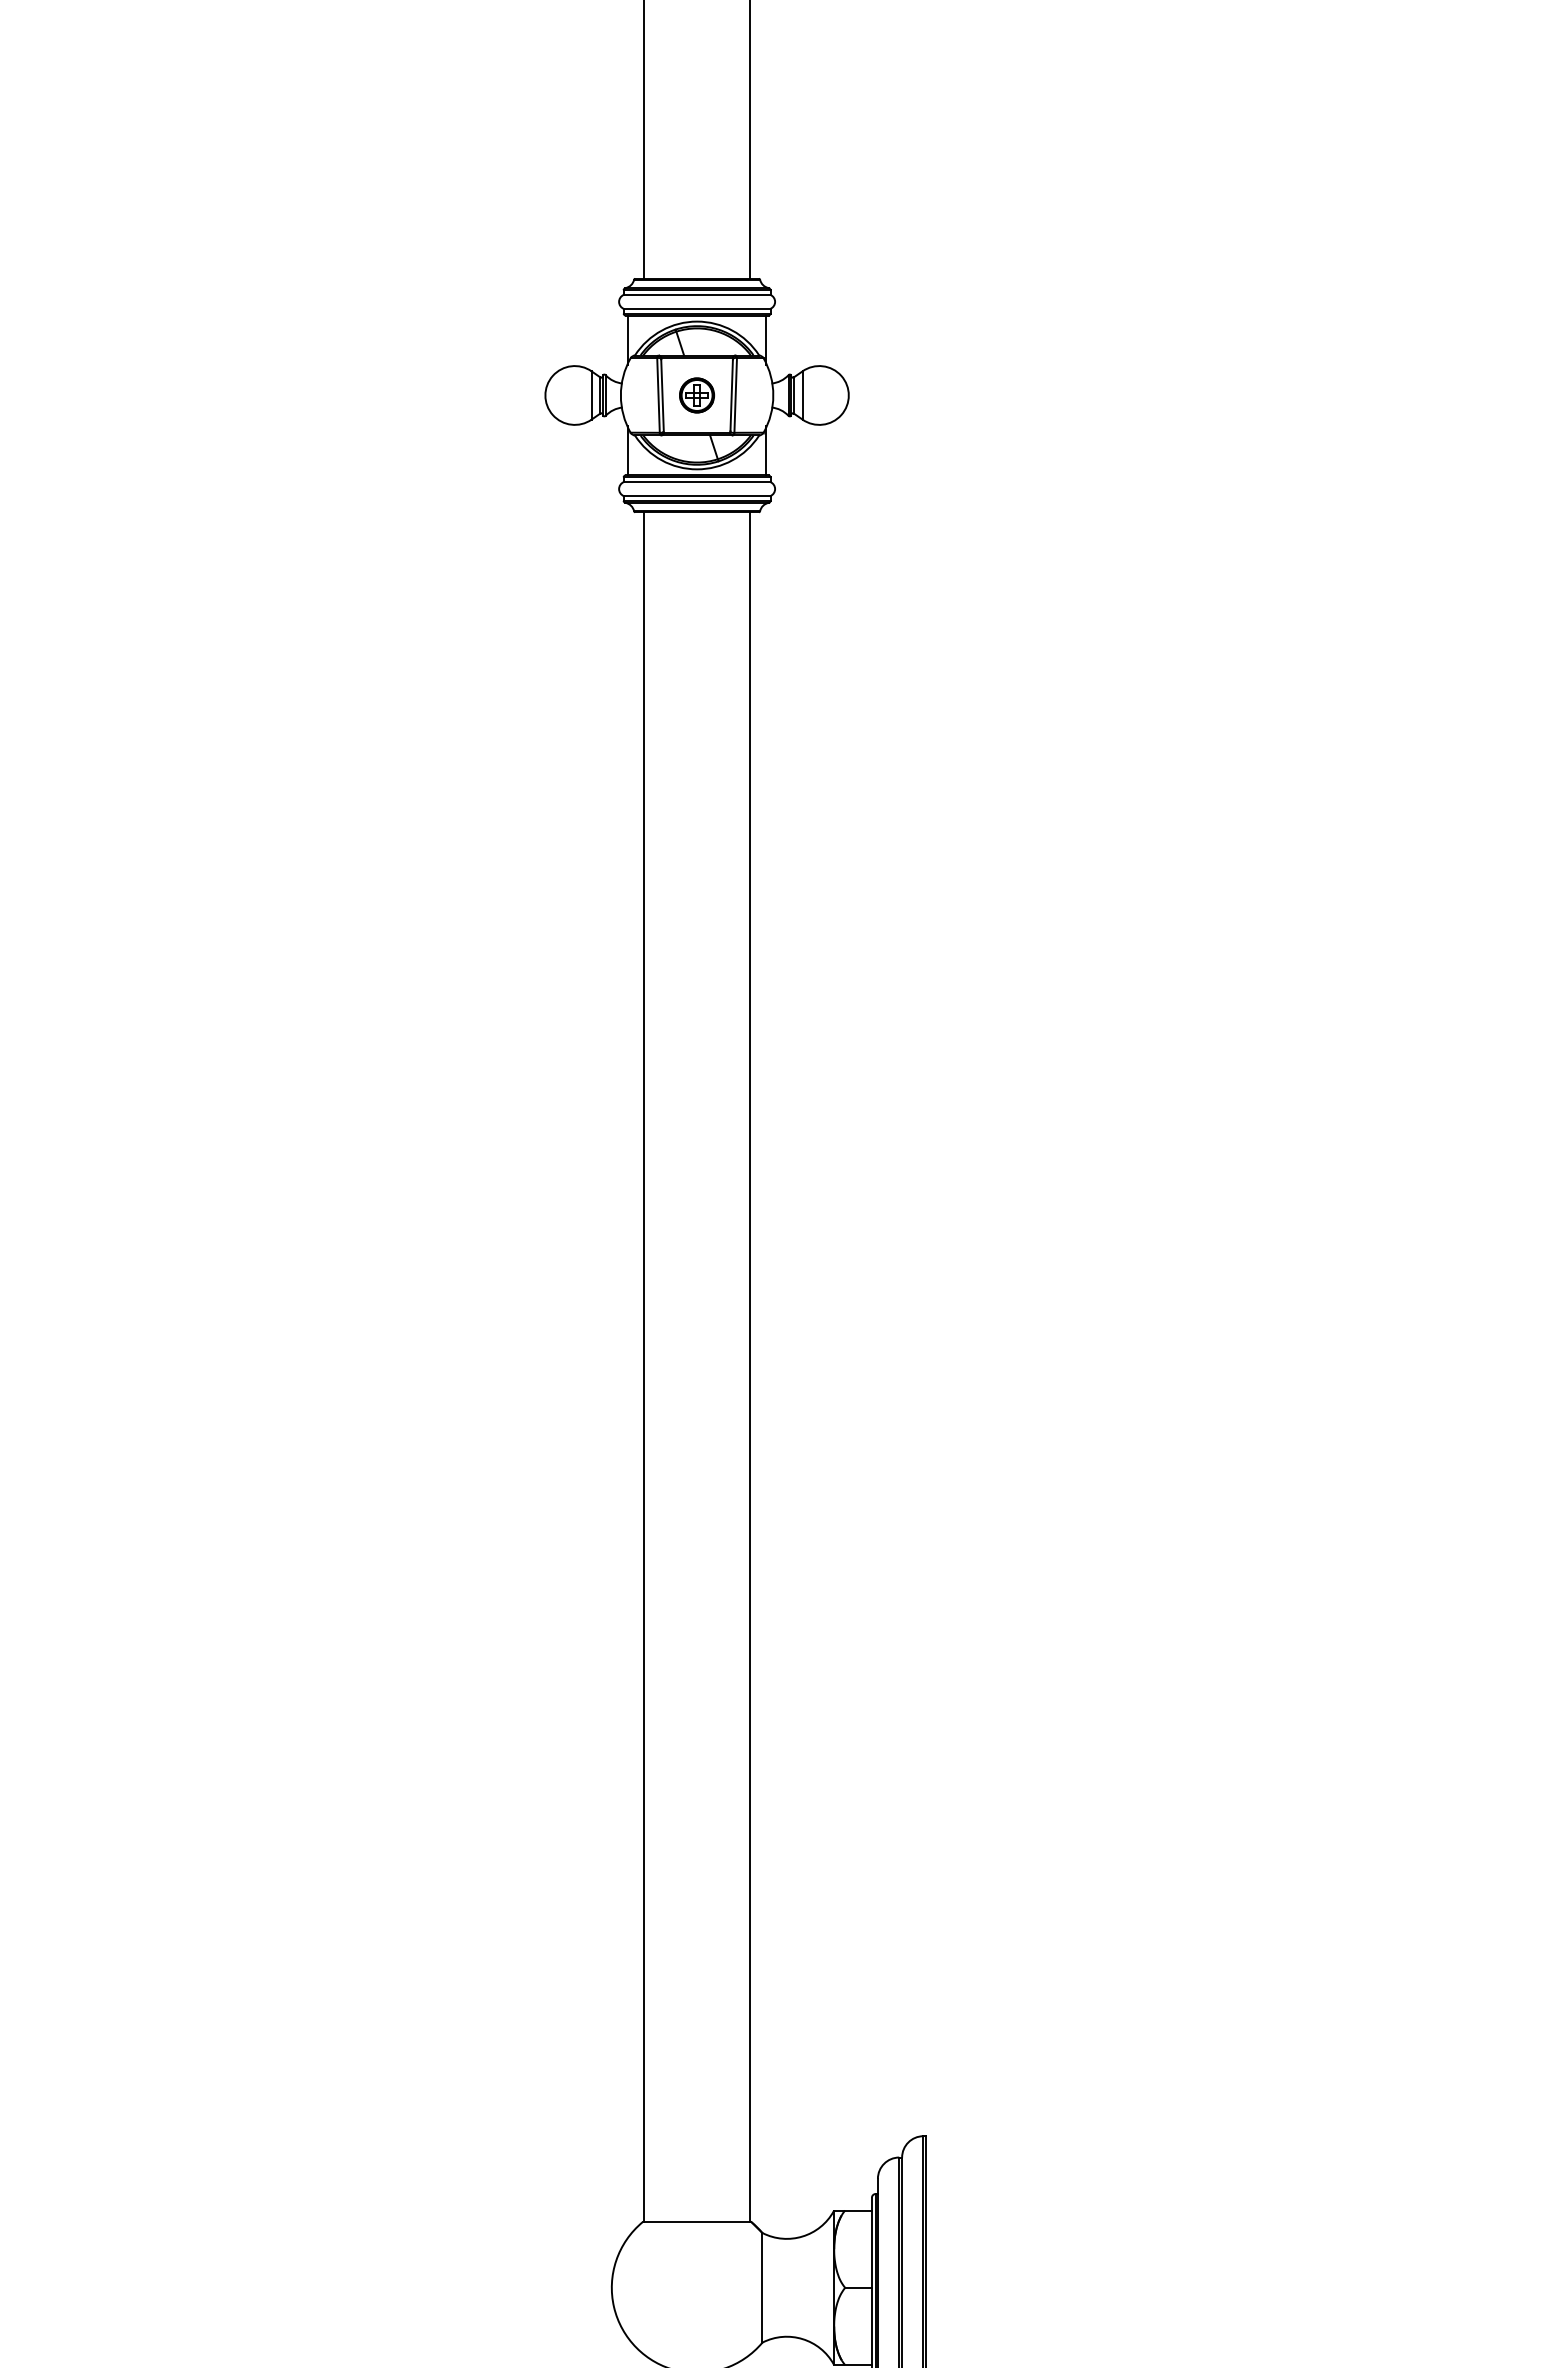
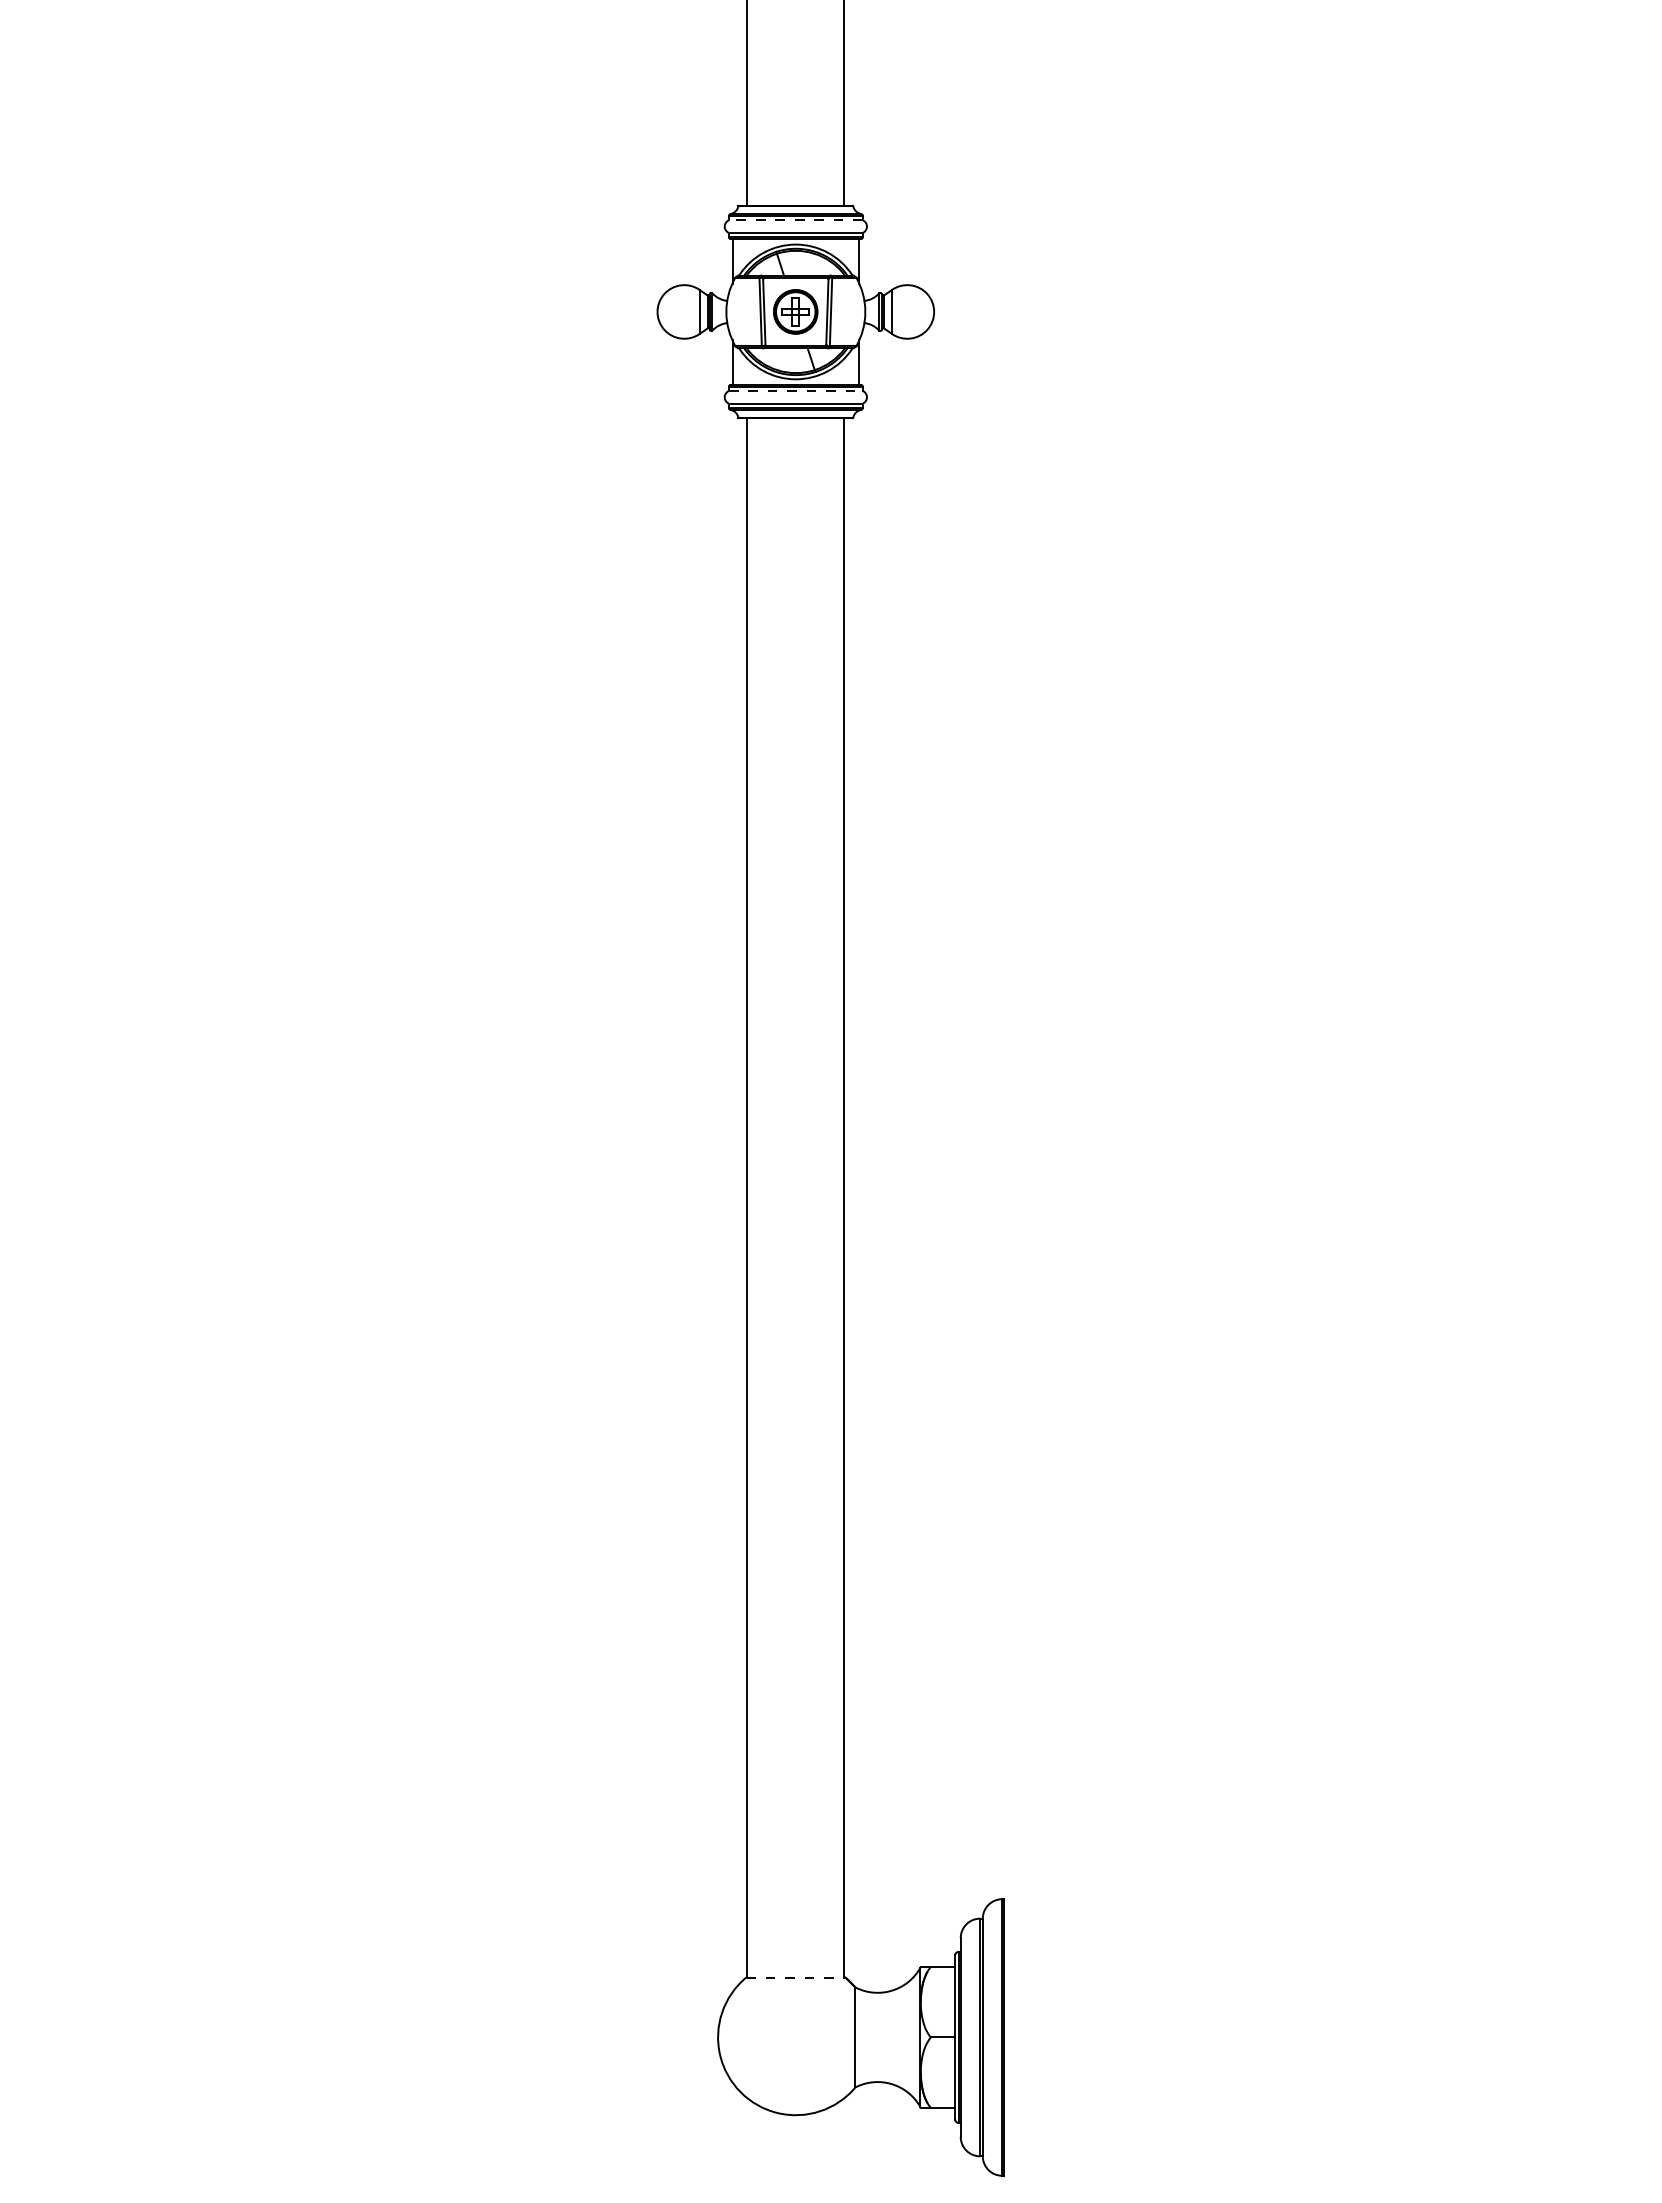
line: (696, 295) -> (795, 220), solid -> dashed
part: (696, 394) -> (795, 311), size x1.4
line: (696, 482) -> (795, 391), solid -> dashed
line: (696, 2222) -> (795, 1977), solid -> dashed

